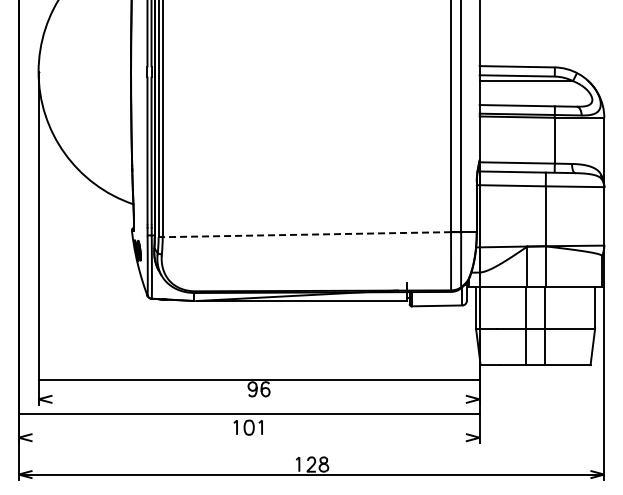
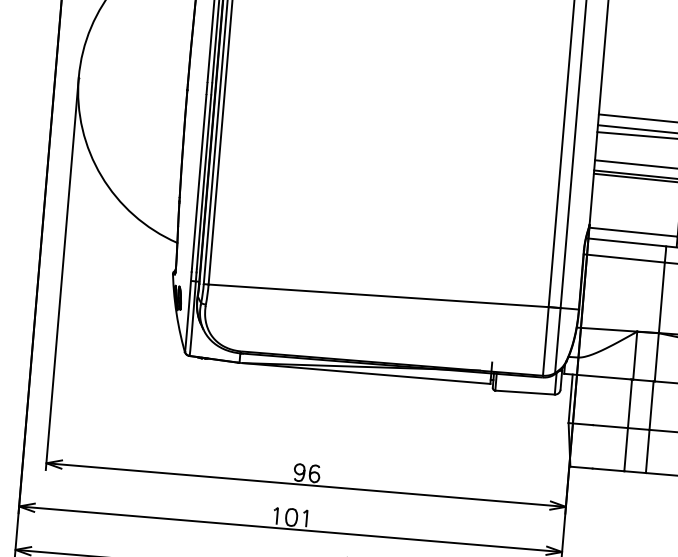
line: (306, 234) -> (378, 295), dashed -> solid
line: (258, 380) -> (305, 485), moved
line: (248, 413) -> (289, 528), moved

